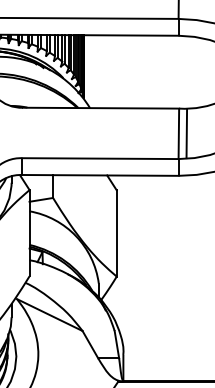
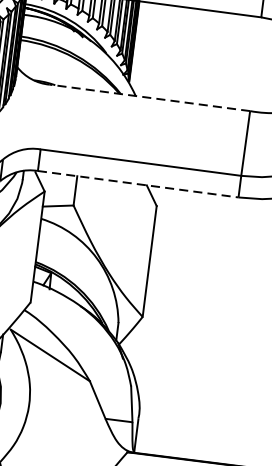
line: (100, 108) -> (149, 98), solid -> dashed
line: (186, 133) -> (255, 144), removed
line: (101, 175) -> (139, 184), solid -> dashed

